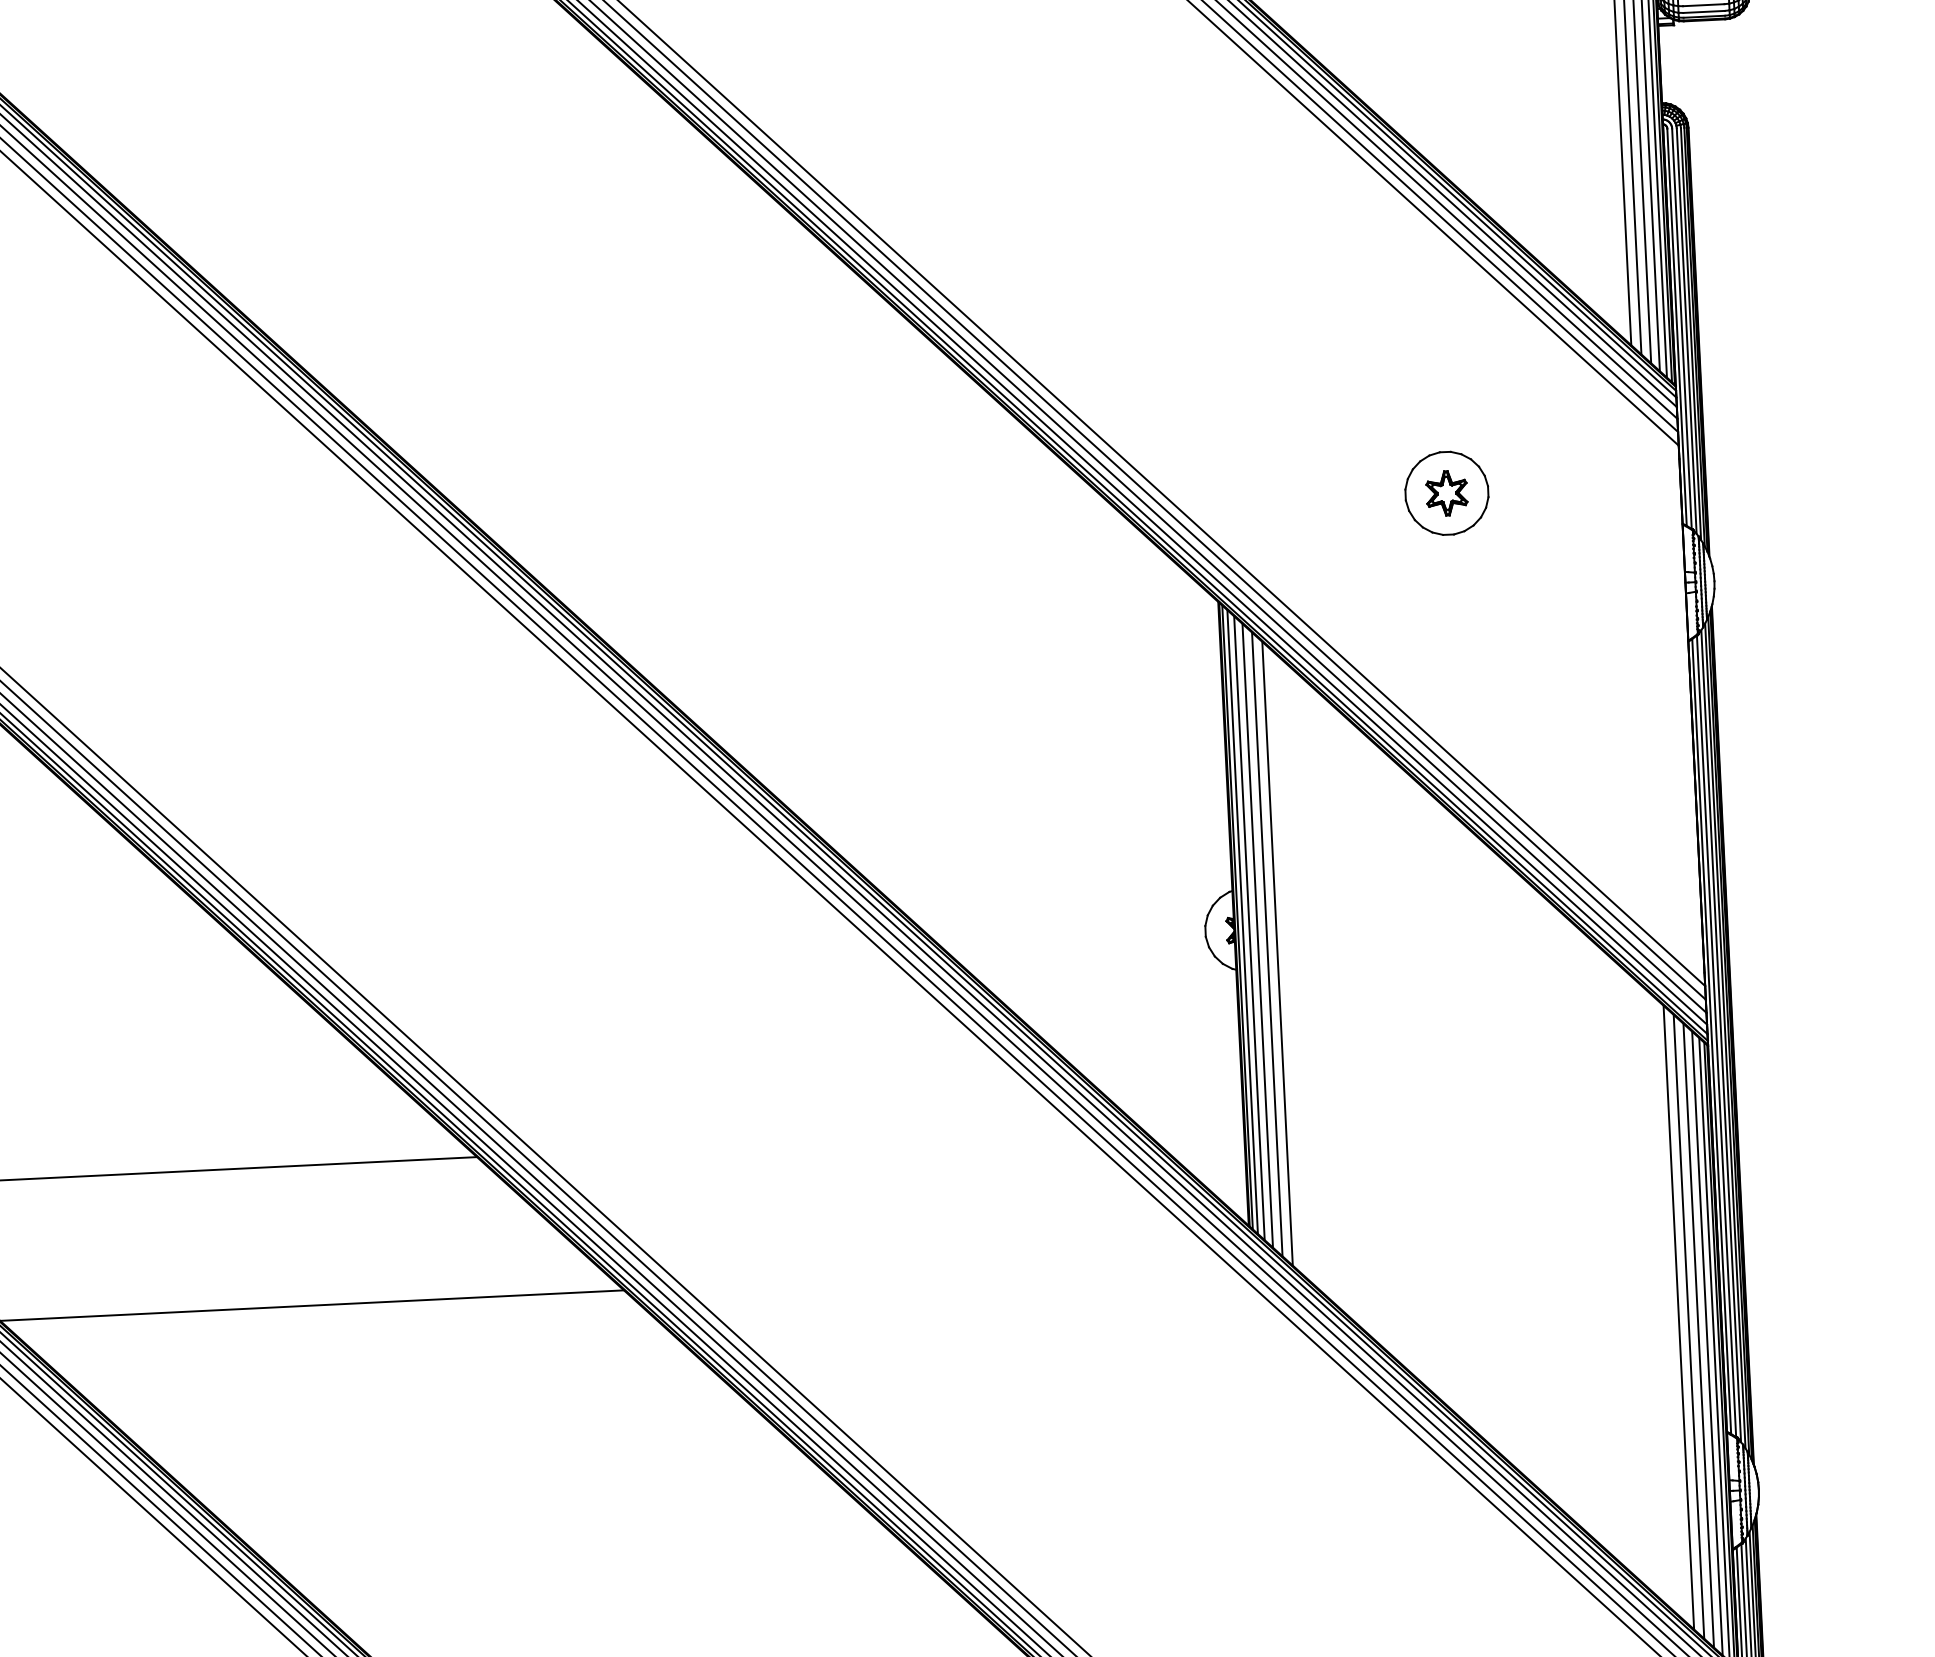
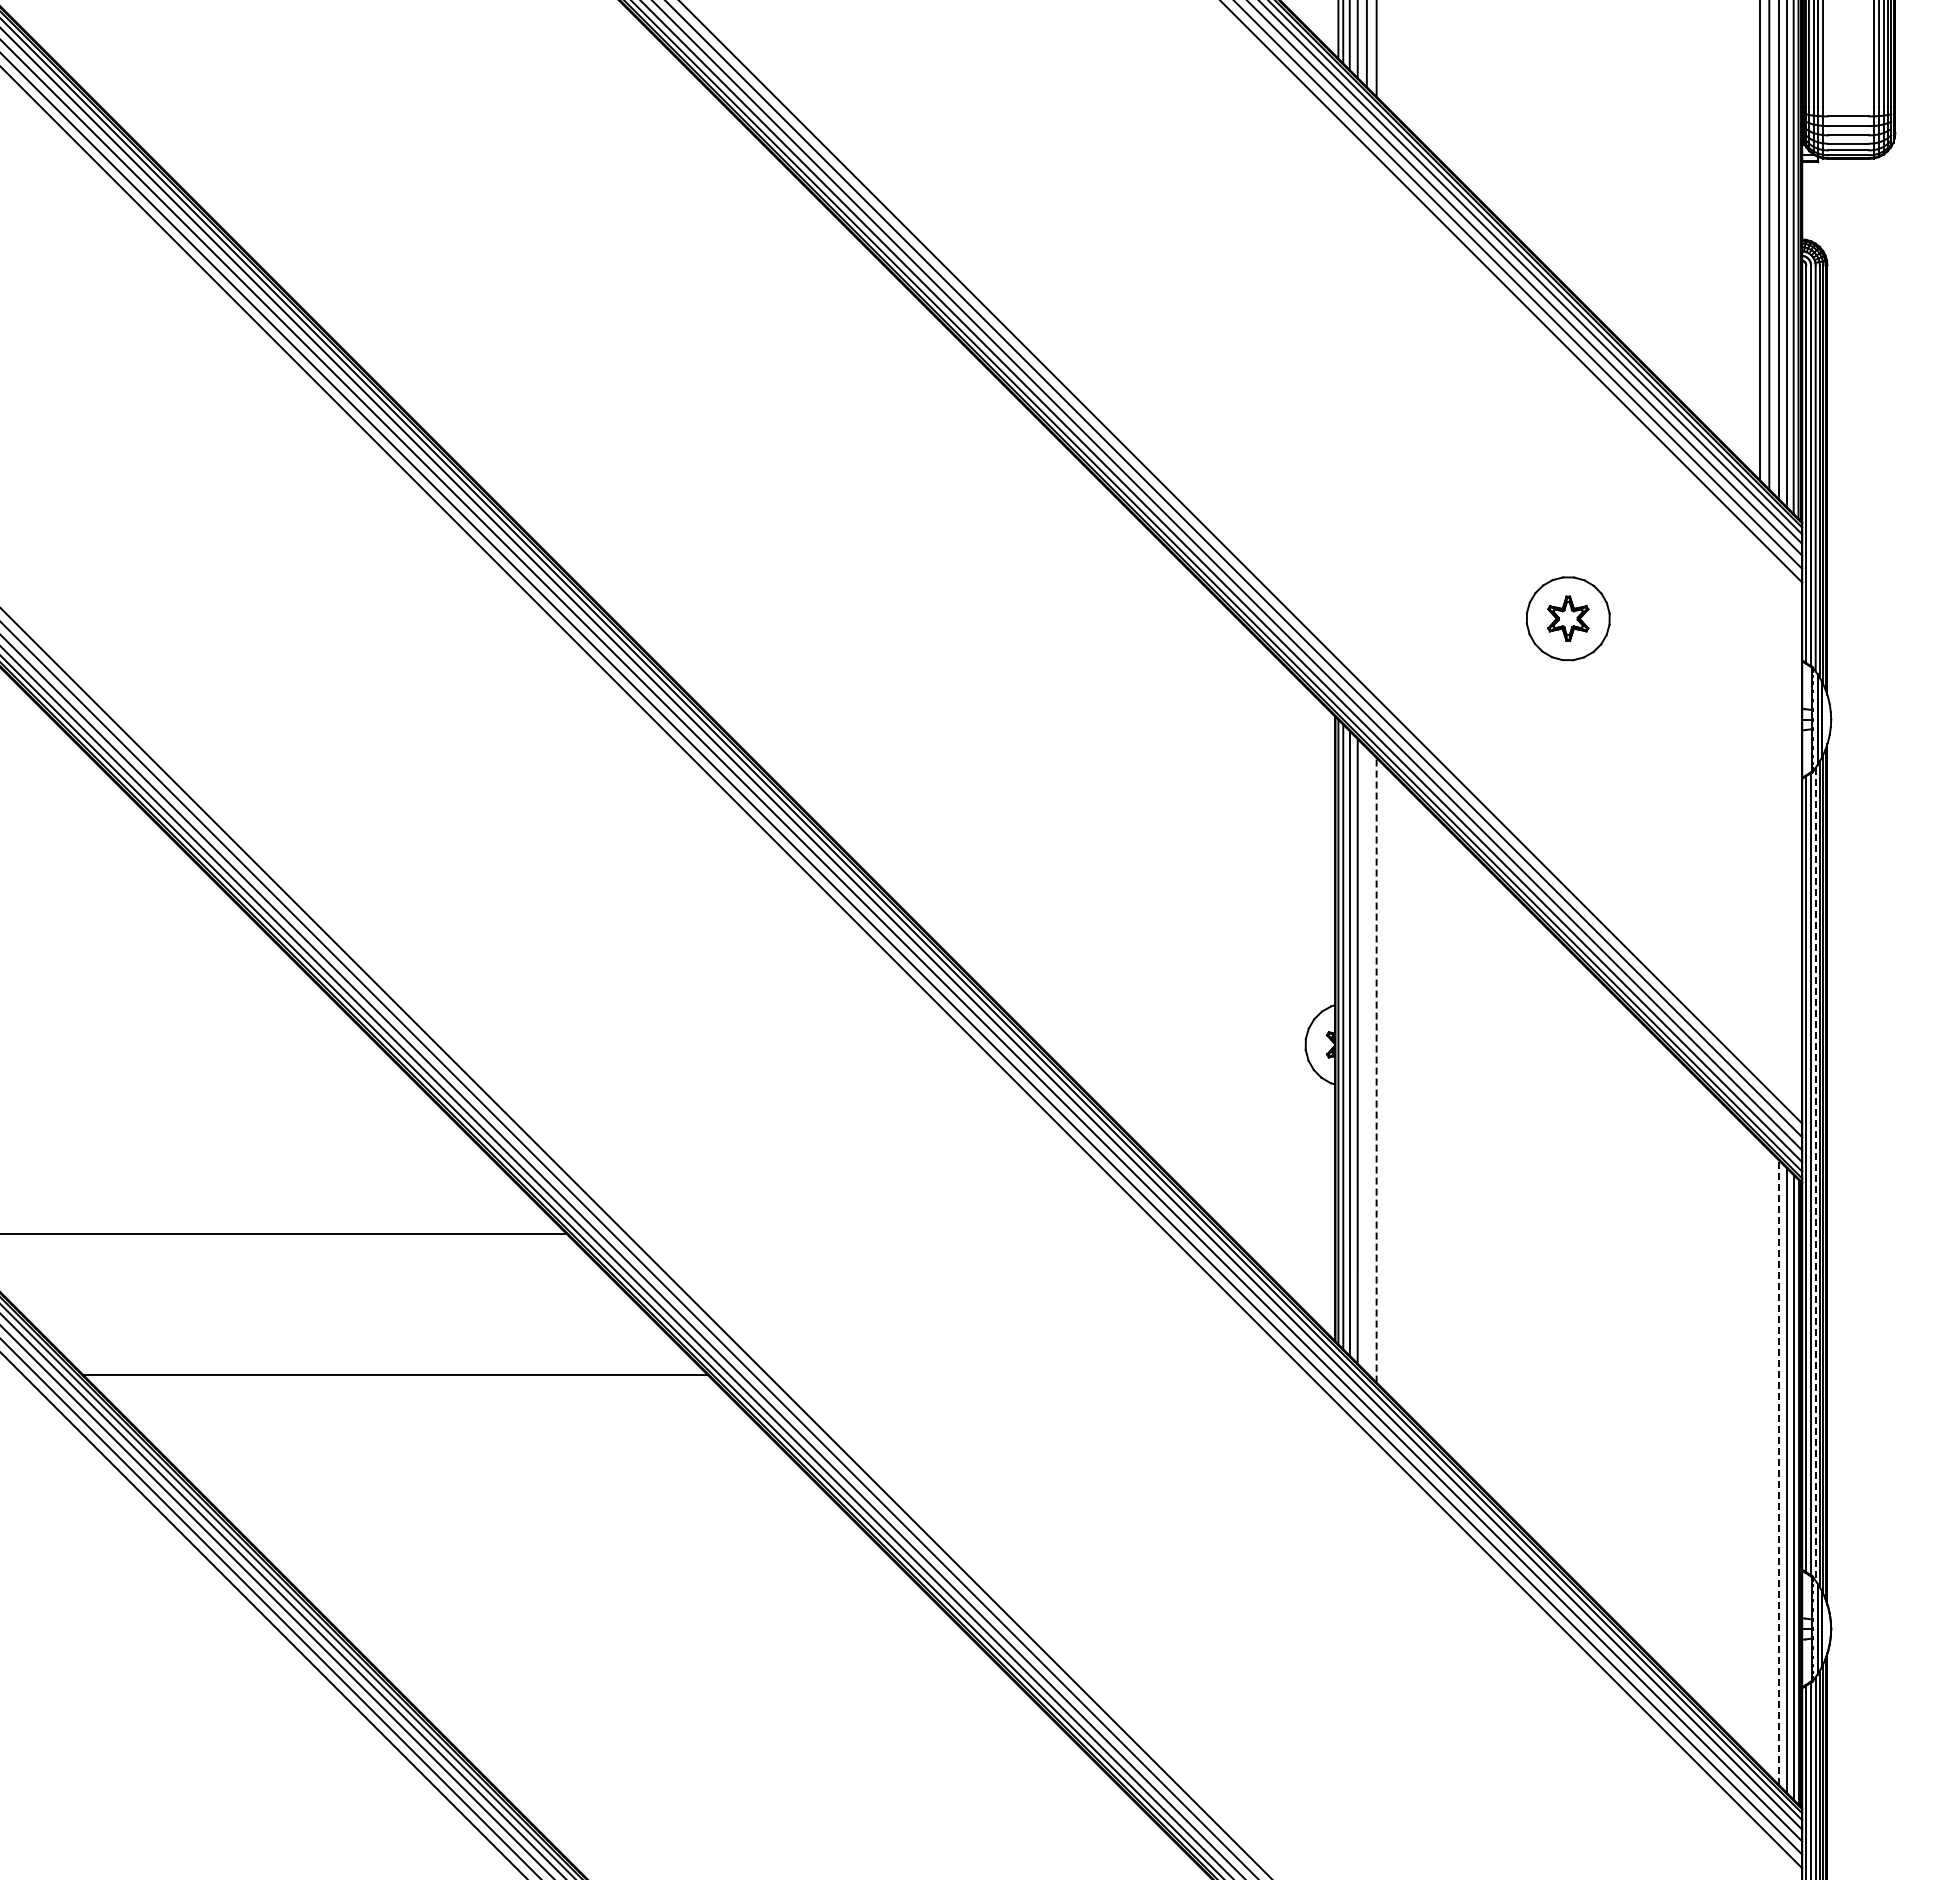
line: (1266, 944) -> (1366, 1060), removed
line: (1277, 952) -> (1376, 1069), solid -> dashed
line: (1721, 1036) -> (1815, 1174), solid -> dashed
line: (1678, 1317) -> (1759, 1453), removed
line: (1689, 1326) -> (1769, 1462), removed
line: (1698, 1334) -> (1778, 1471), solid -> dashed

